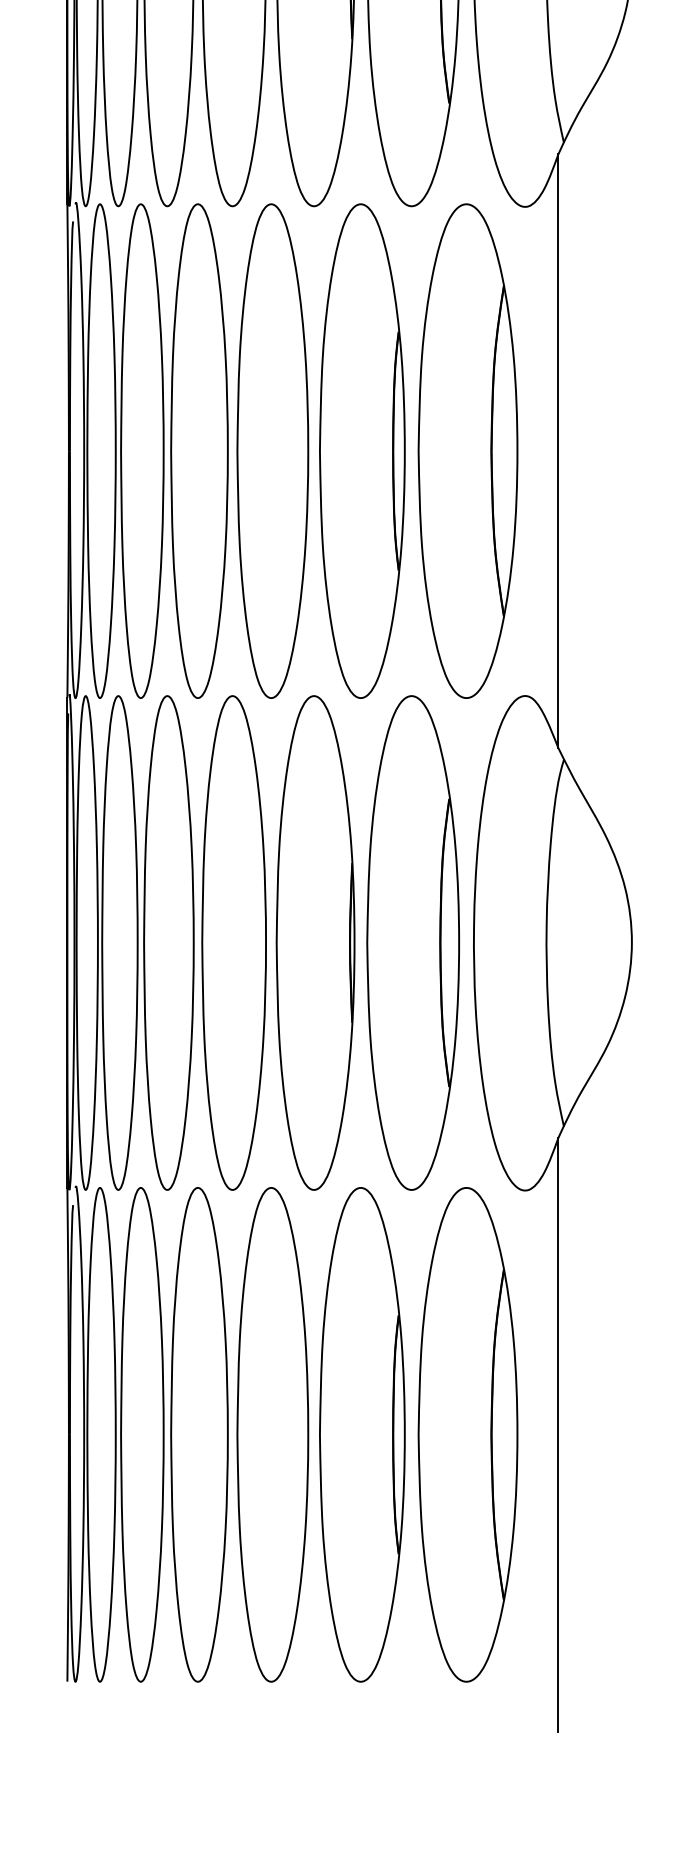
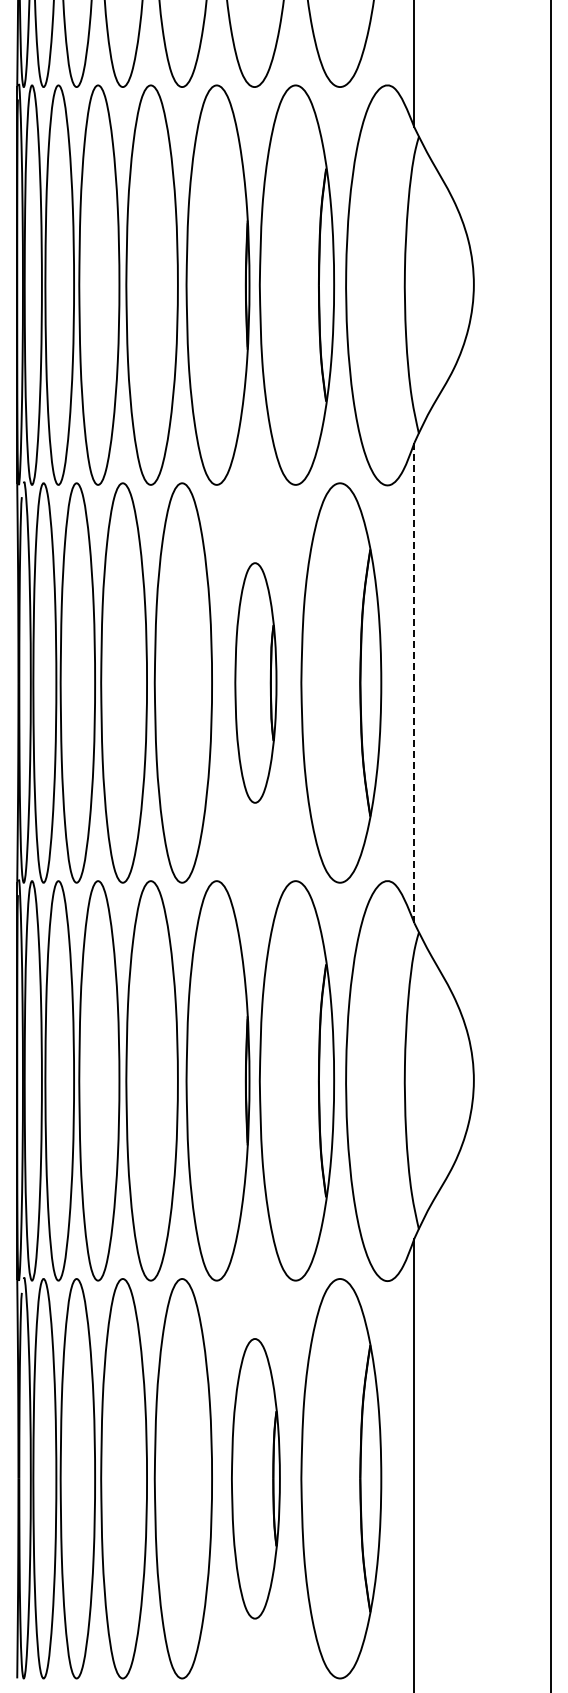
part: (361, 450) -> (255, 682), size x0.6
line: (558, 451) -> (414, 683), solid -> dashed
part: (361, 1434) -> (255, 1478), size x0.7

